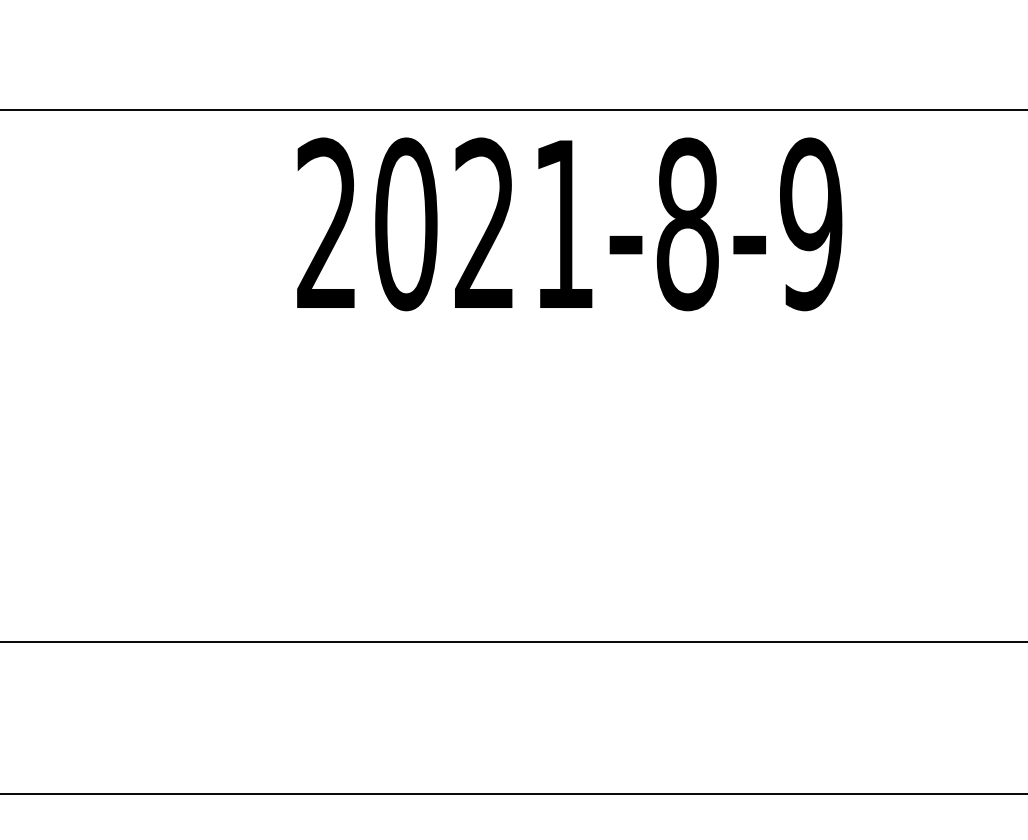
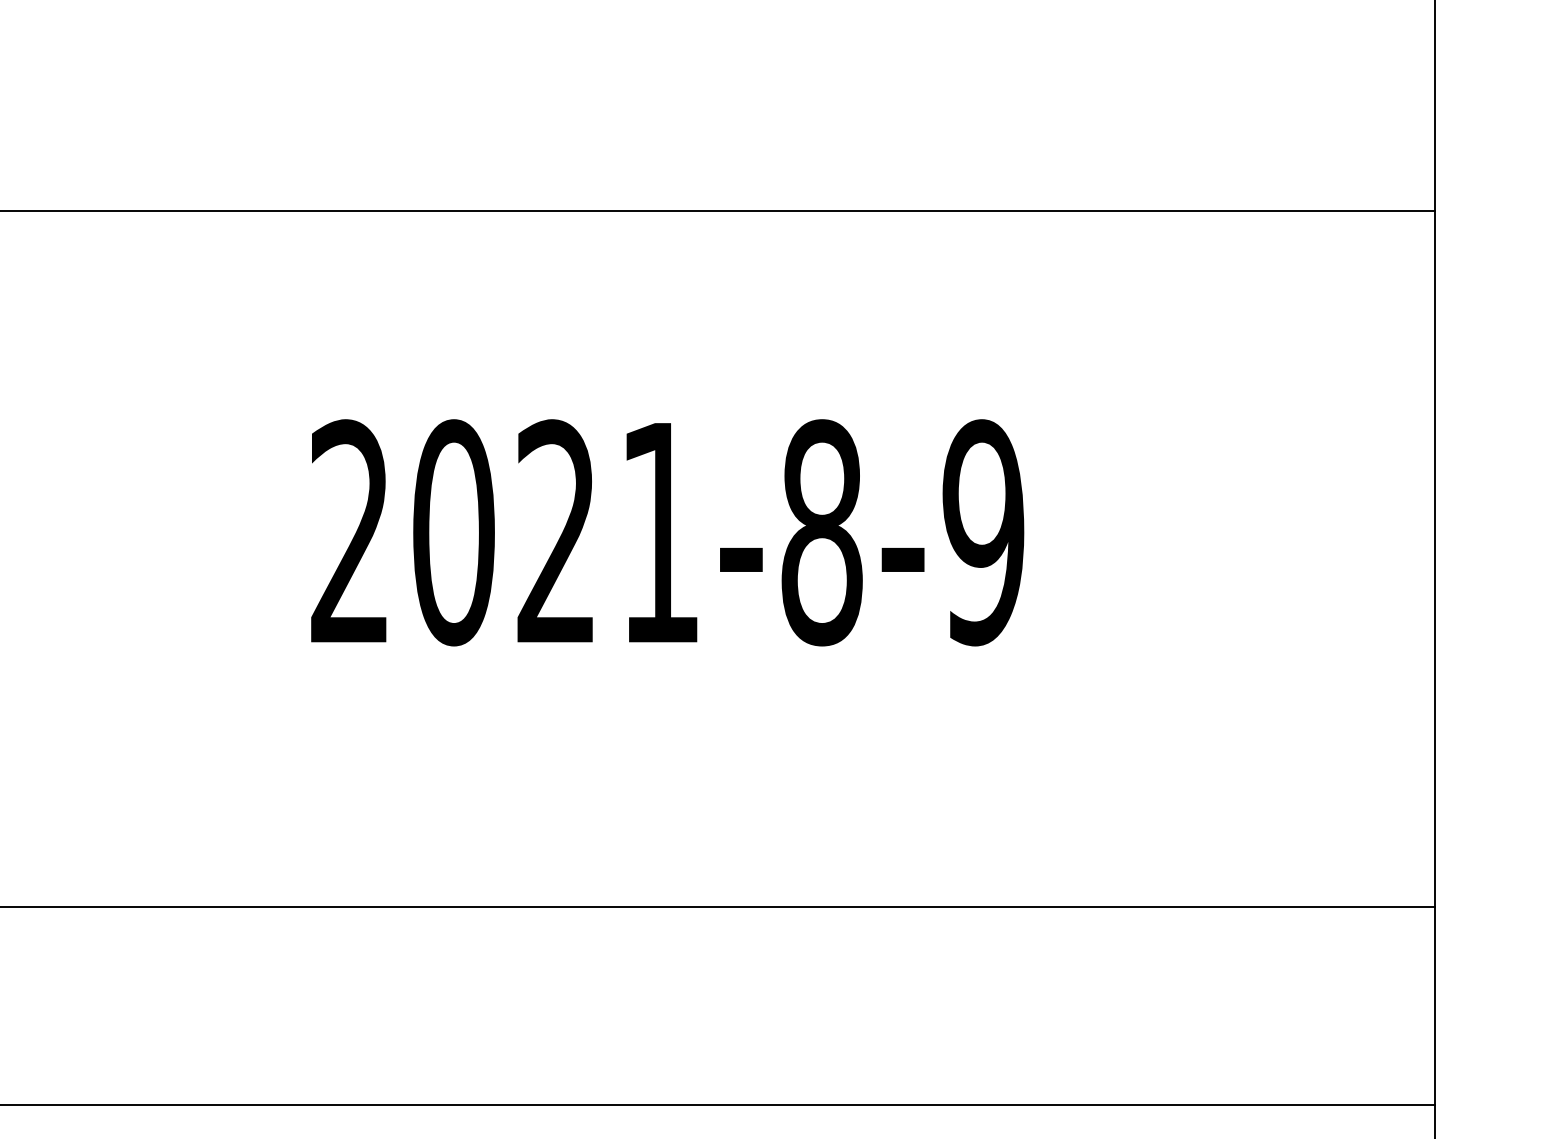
text: (569, 224) -> (667, 532), moved

